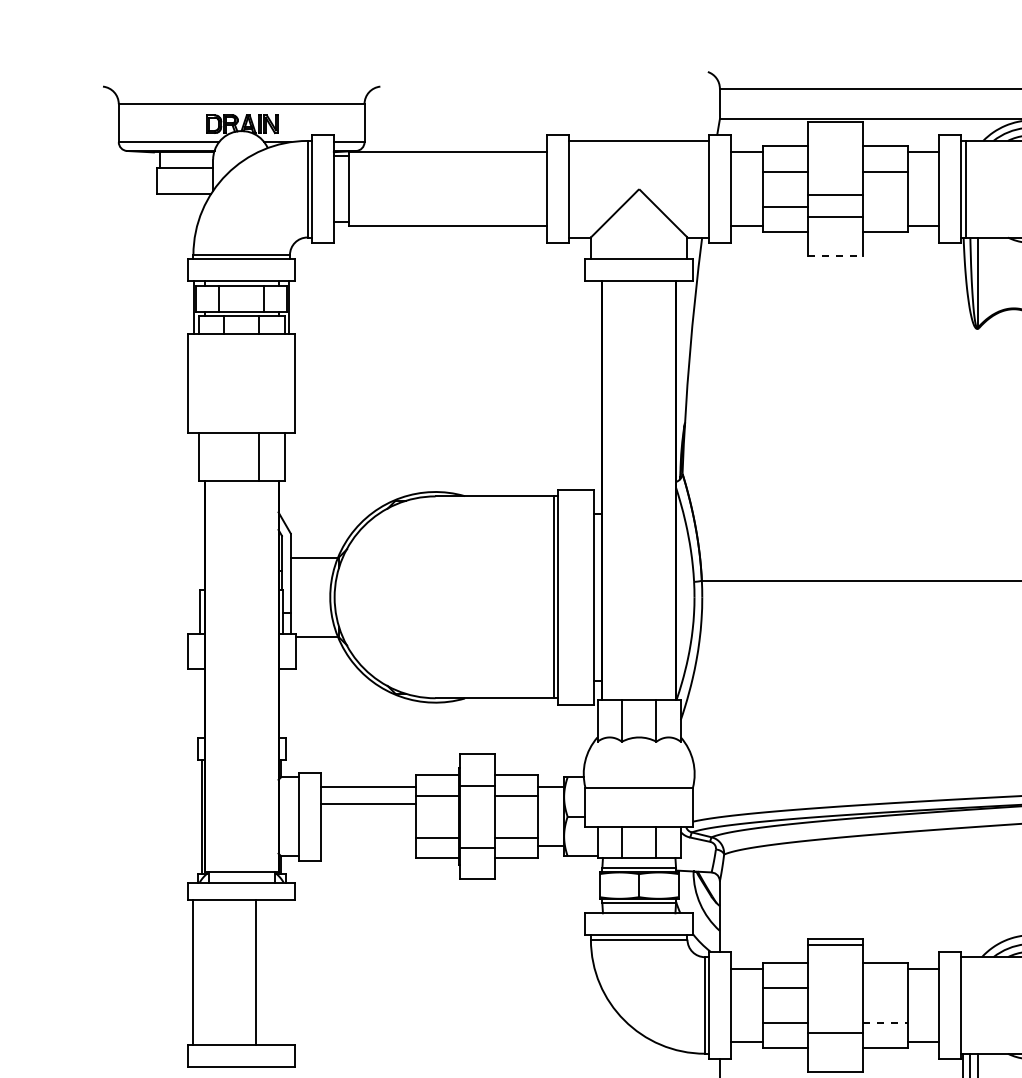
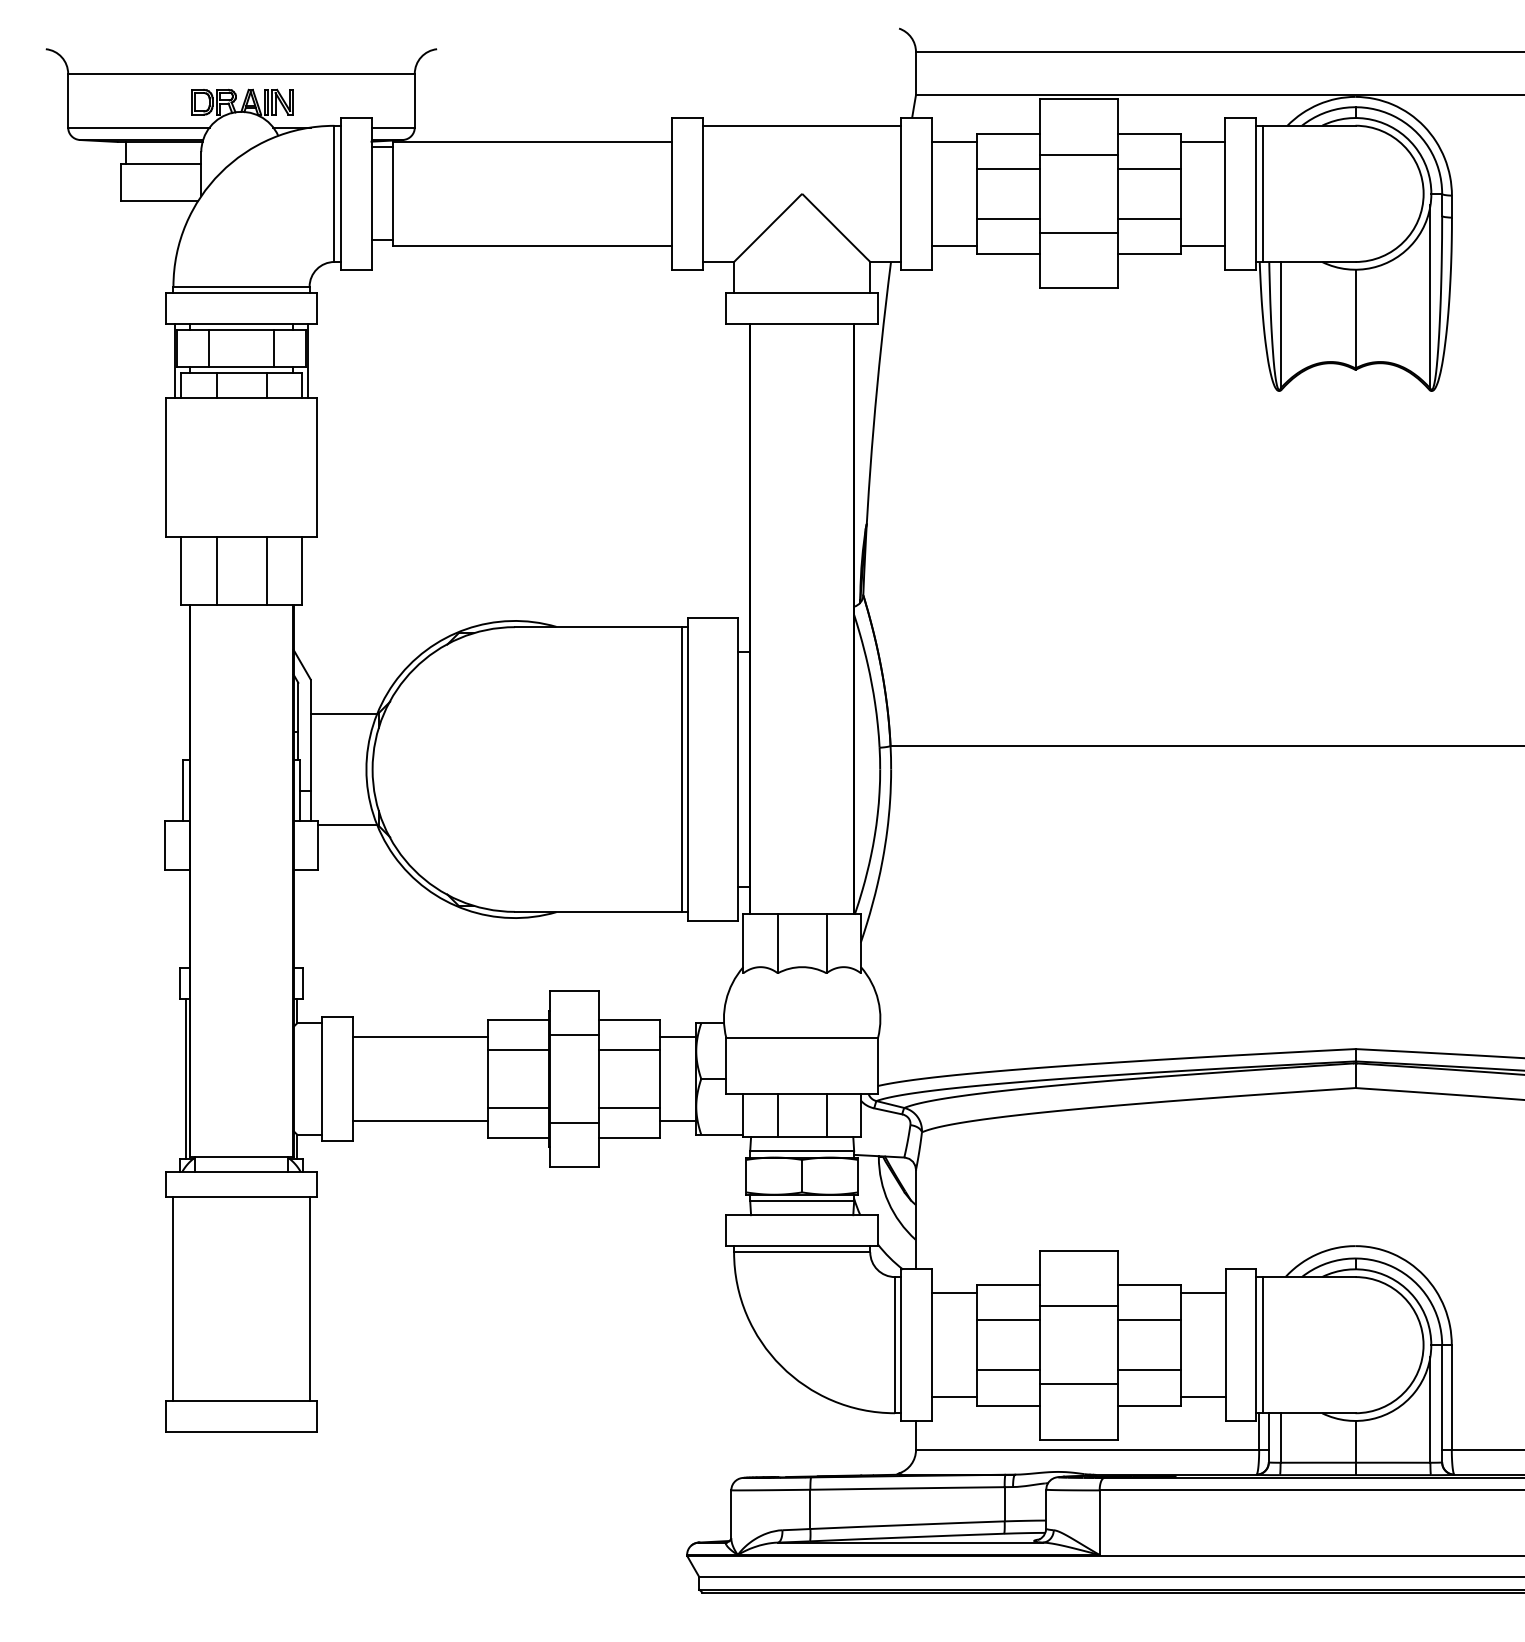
line: (835, 195) -> (1078, 154), moved
line: (884, 206) -> (1148, 218), added
line: (835, 256) -> (1078, 288), dashed -> solid
line: (223, 456) -> (216, 571), added
line: (367, 803) -> (419, 1120), moved
line: (835, 945) -> (1078, 1306), moved
line: (255, 972) -> (309, 1298), moved
line: (884, 987) -> (1148, 1320), added
line: (965, 1005) -> (1262, 1345), added
line: (885, 1023) -> (1149, 1370), dashed -> solid

